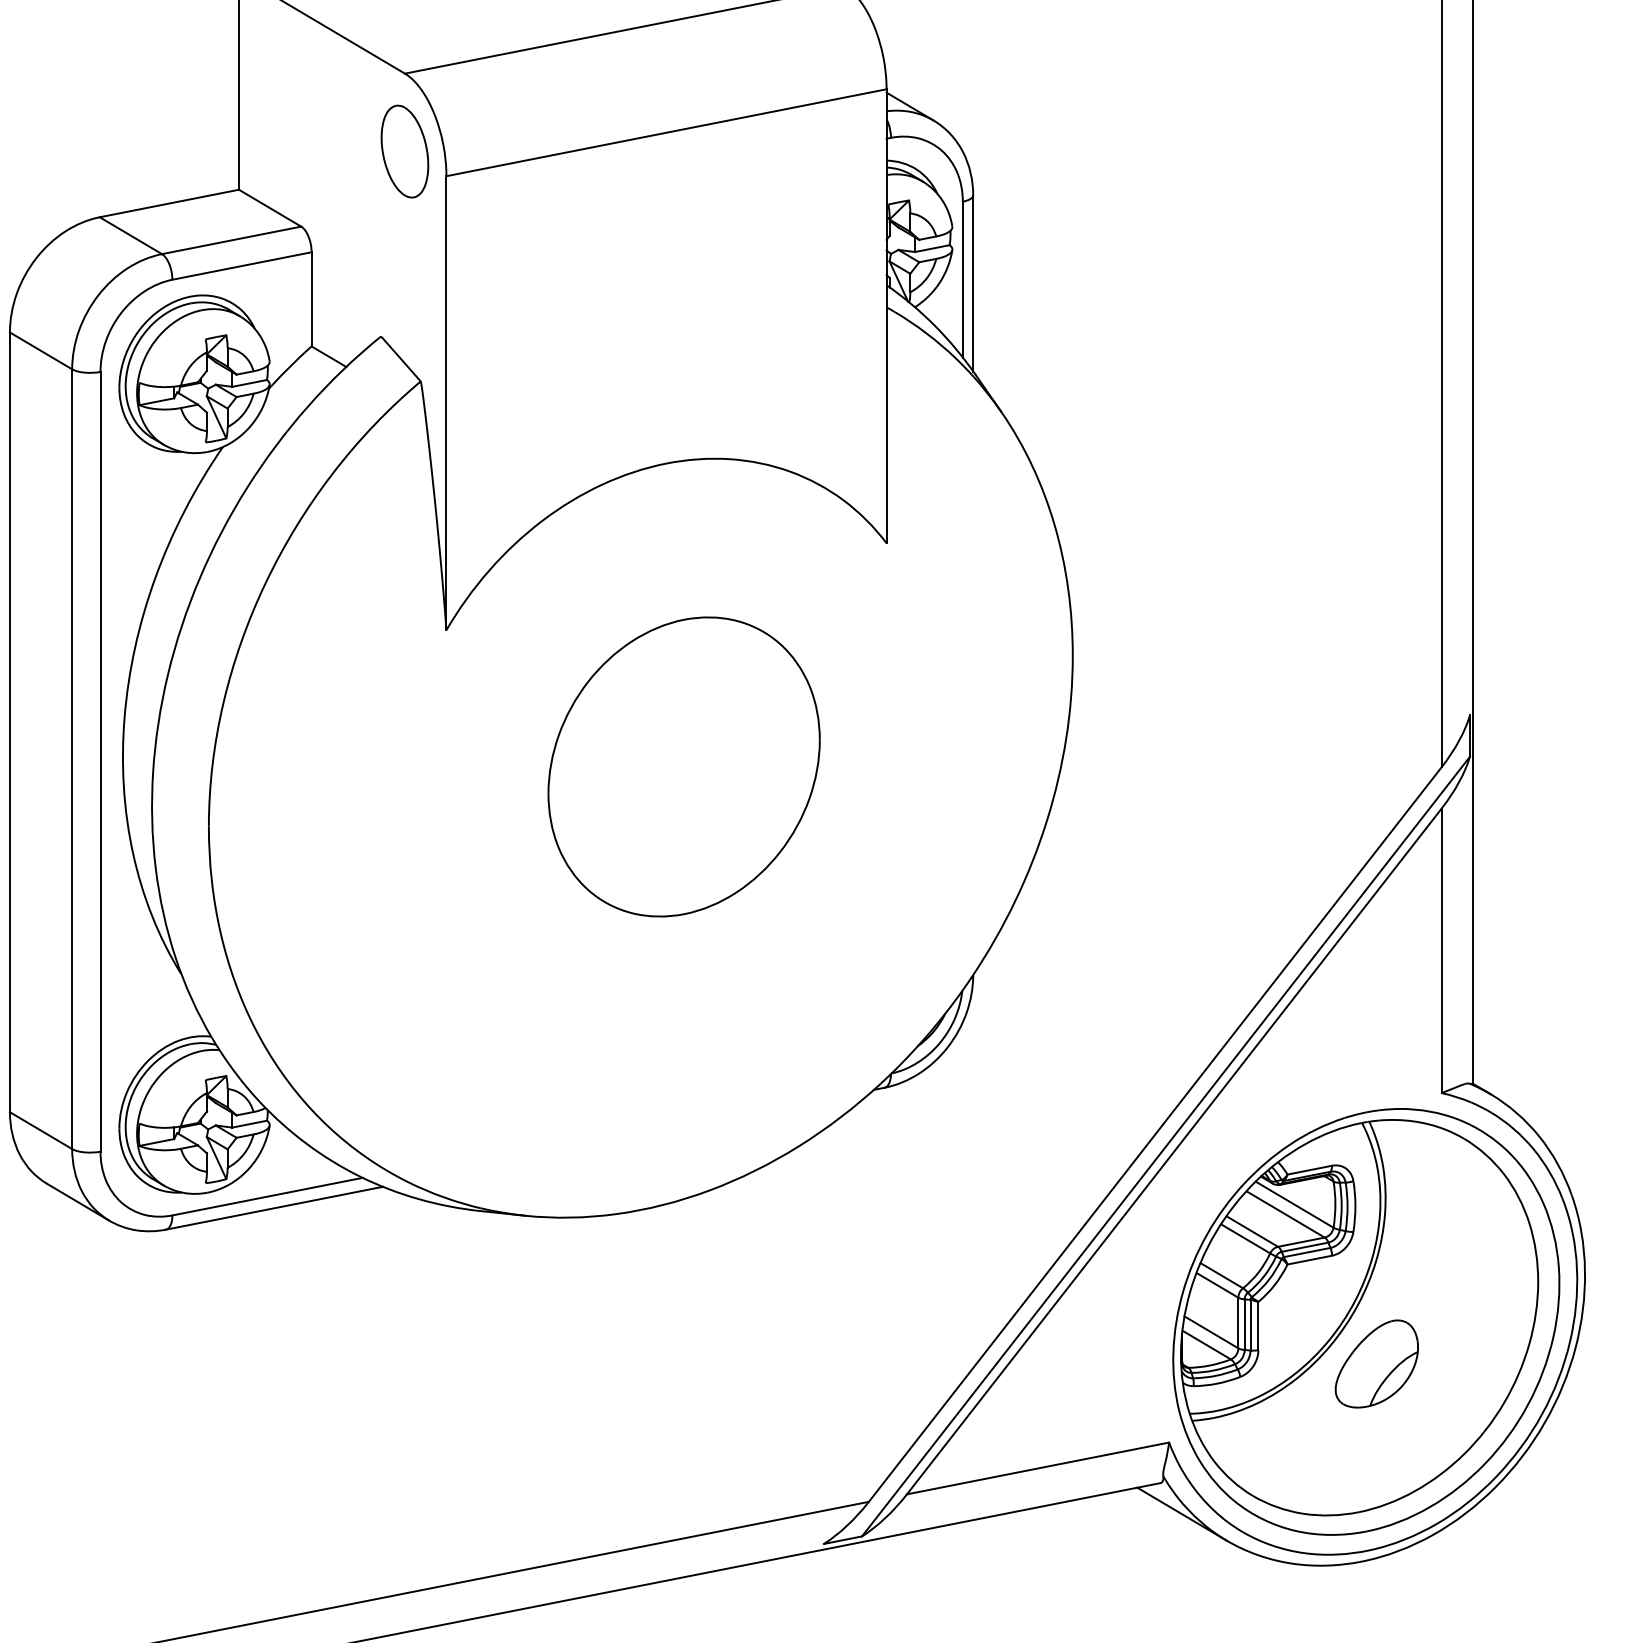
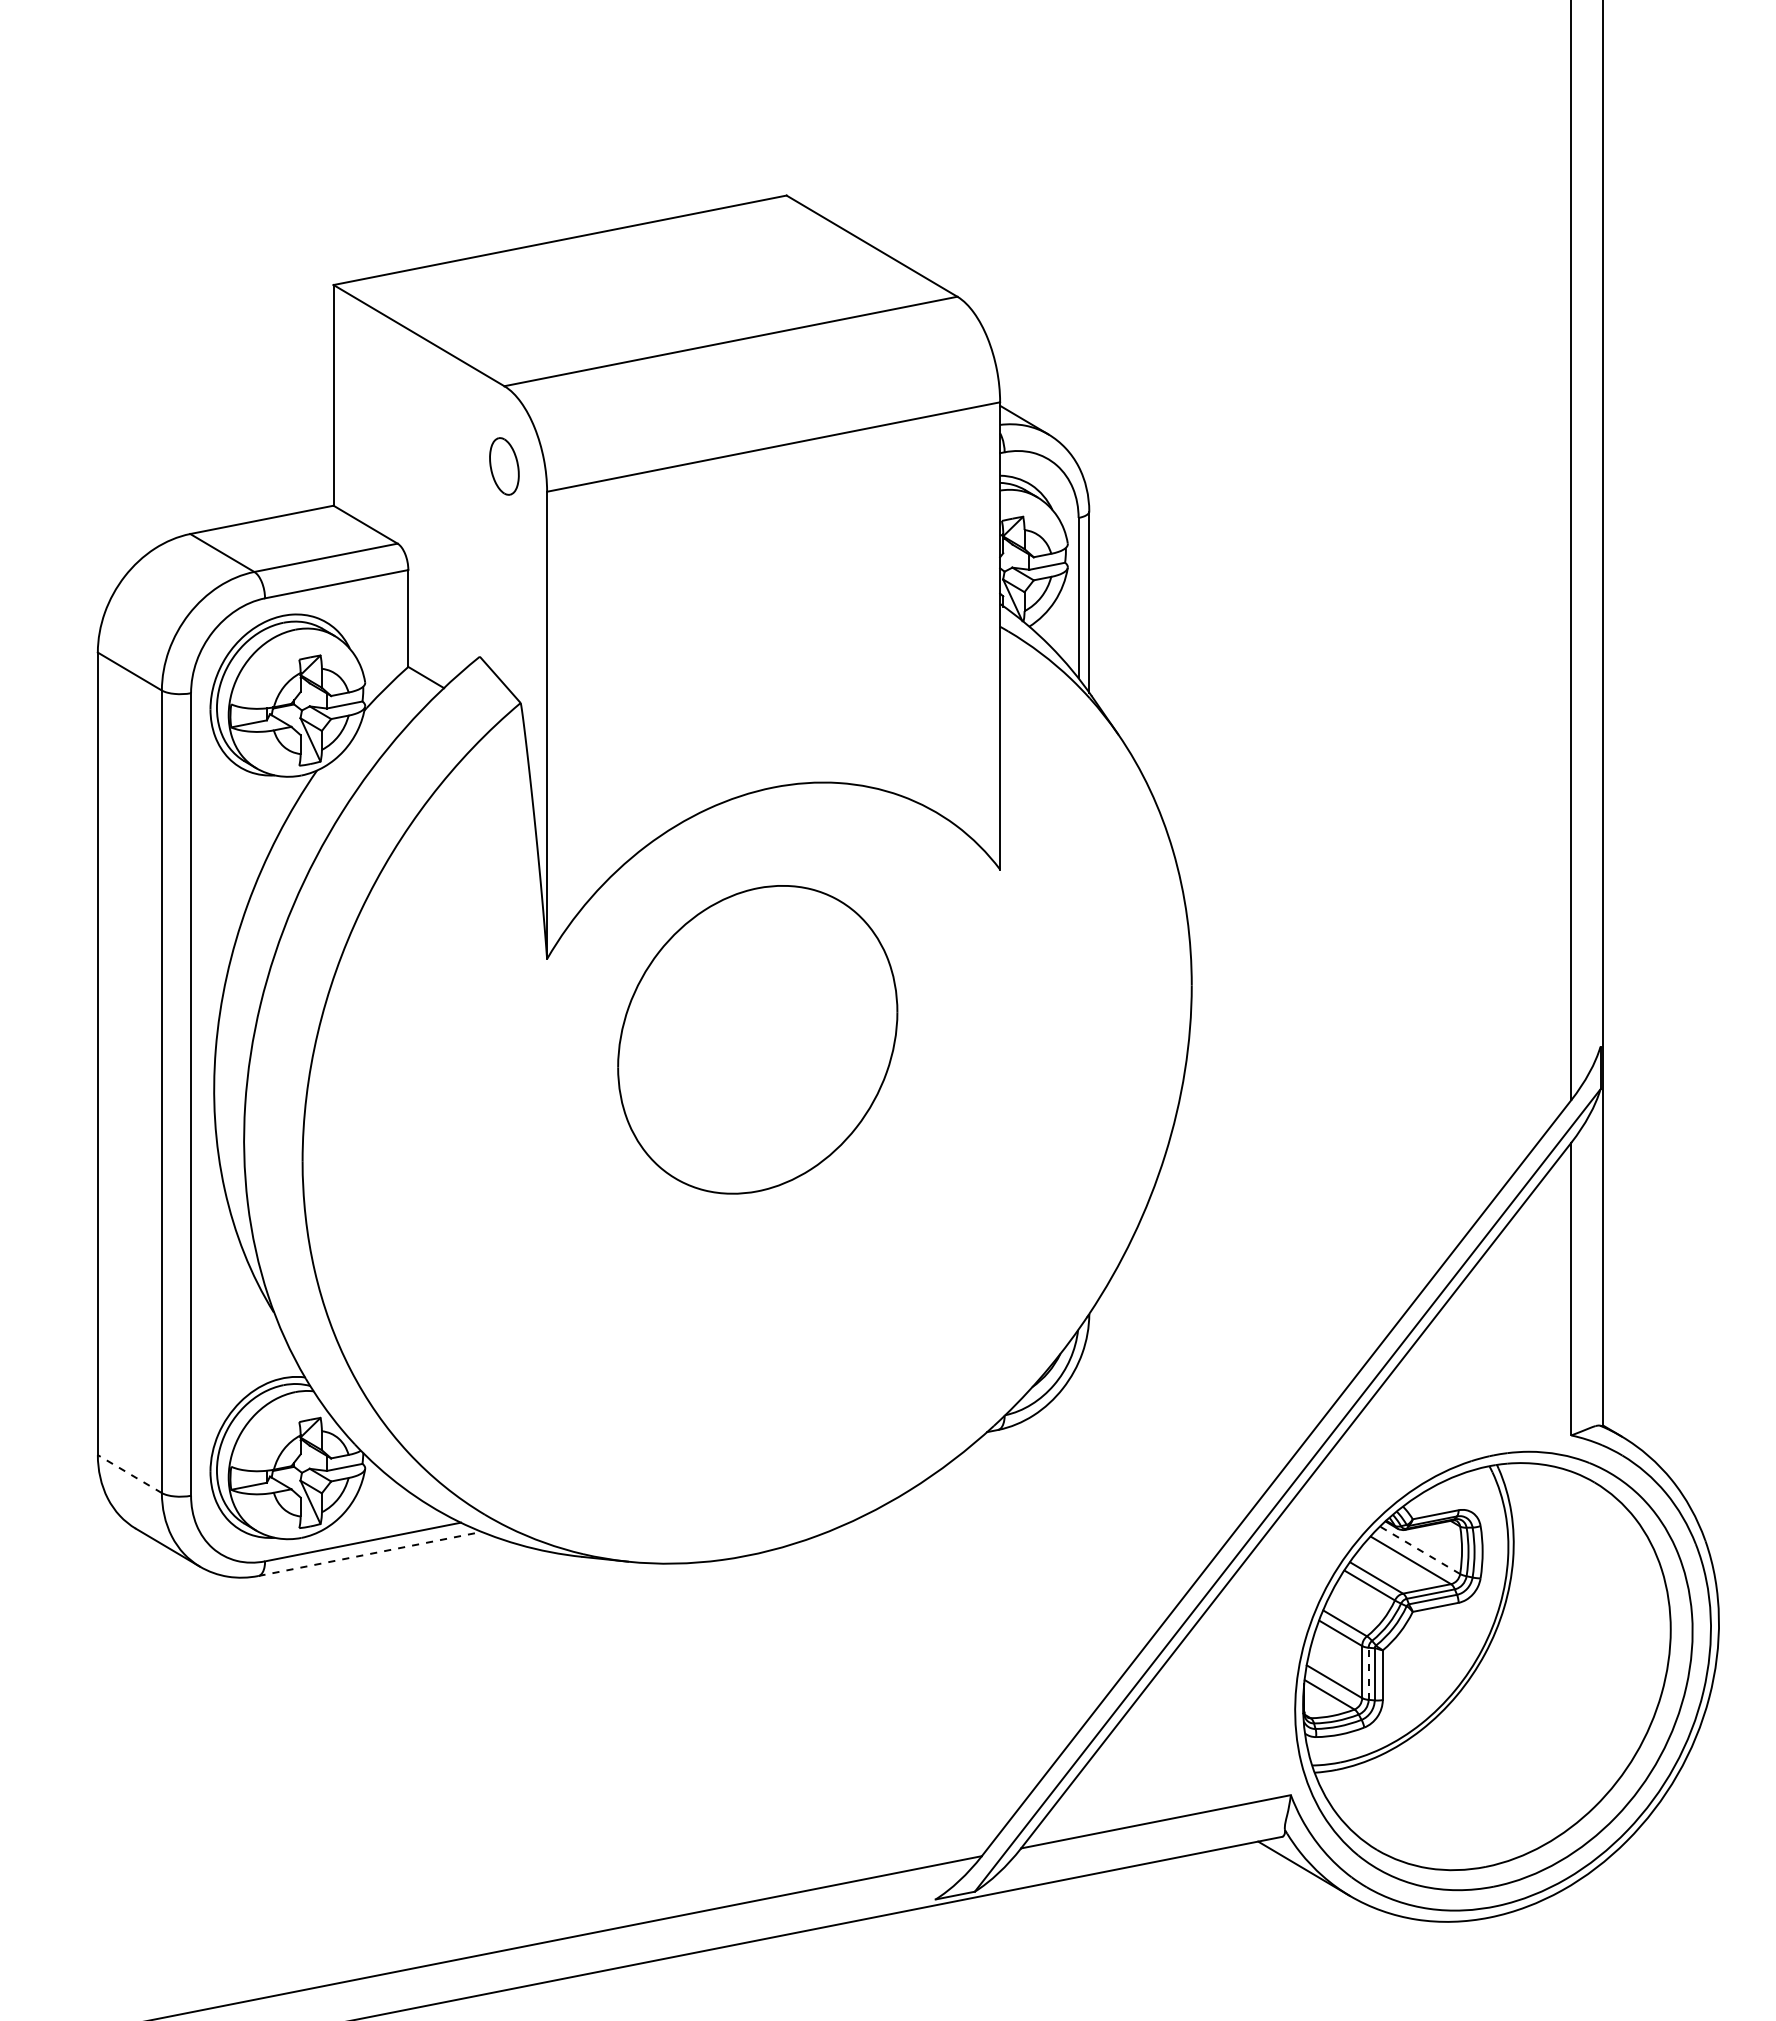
part: (405, 151) -> (504, 466), size x0.6
part: (683, 766) -> (757, 1039), moved
line: (40, 1130) -> (129, 1473), solid -> dashed
line: (1295, 1204) -> (1420, 1550), solid -> dashed
line: (274, 1207) -> (370, 1553), solid -> dashed
line: (1244, 1324) -> (1368, 1673), solid -> dashed
part: (1376, 1364) -> (1504, 1714), removed

